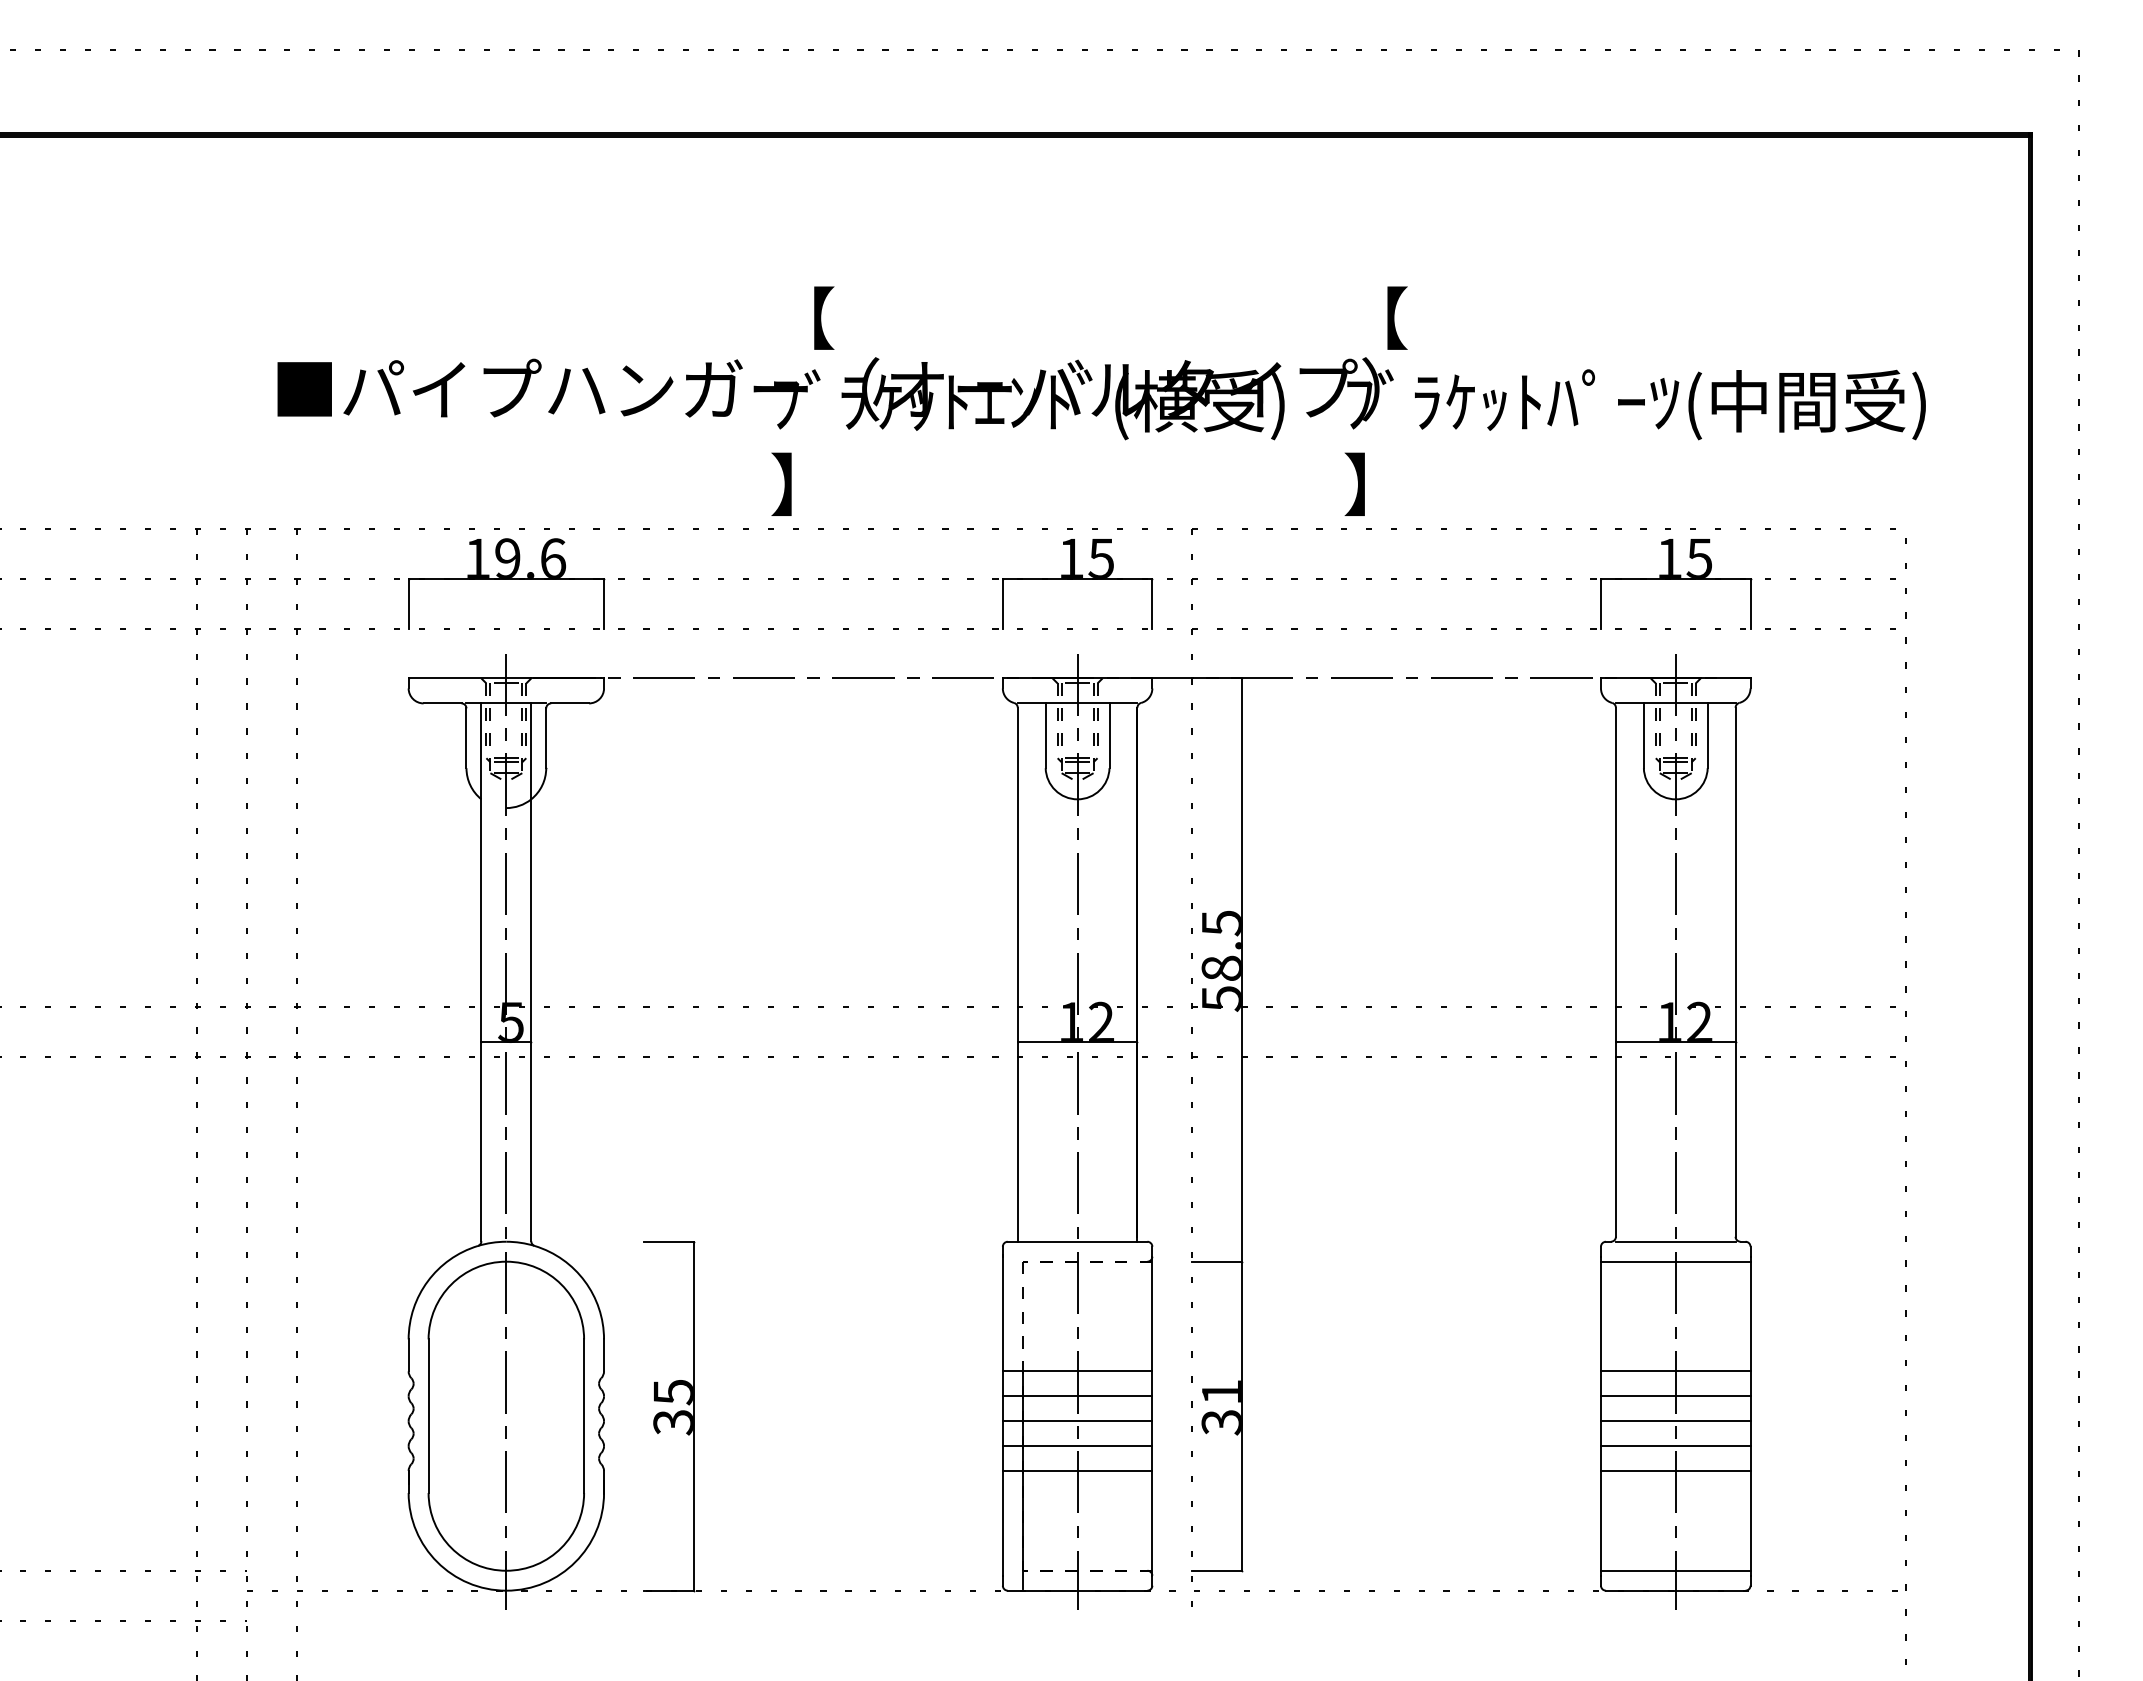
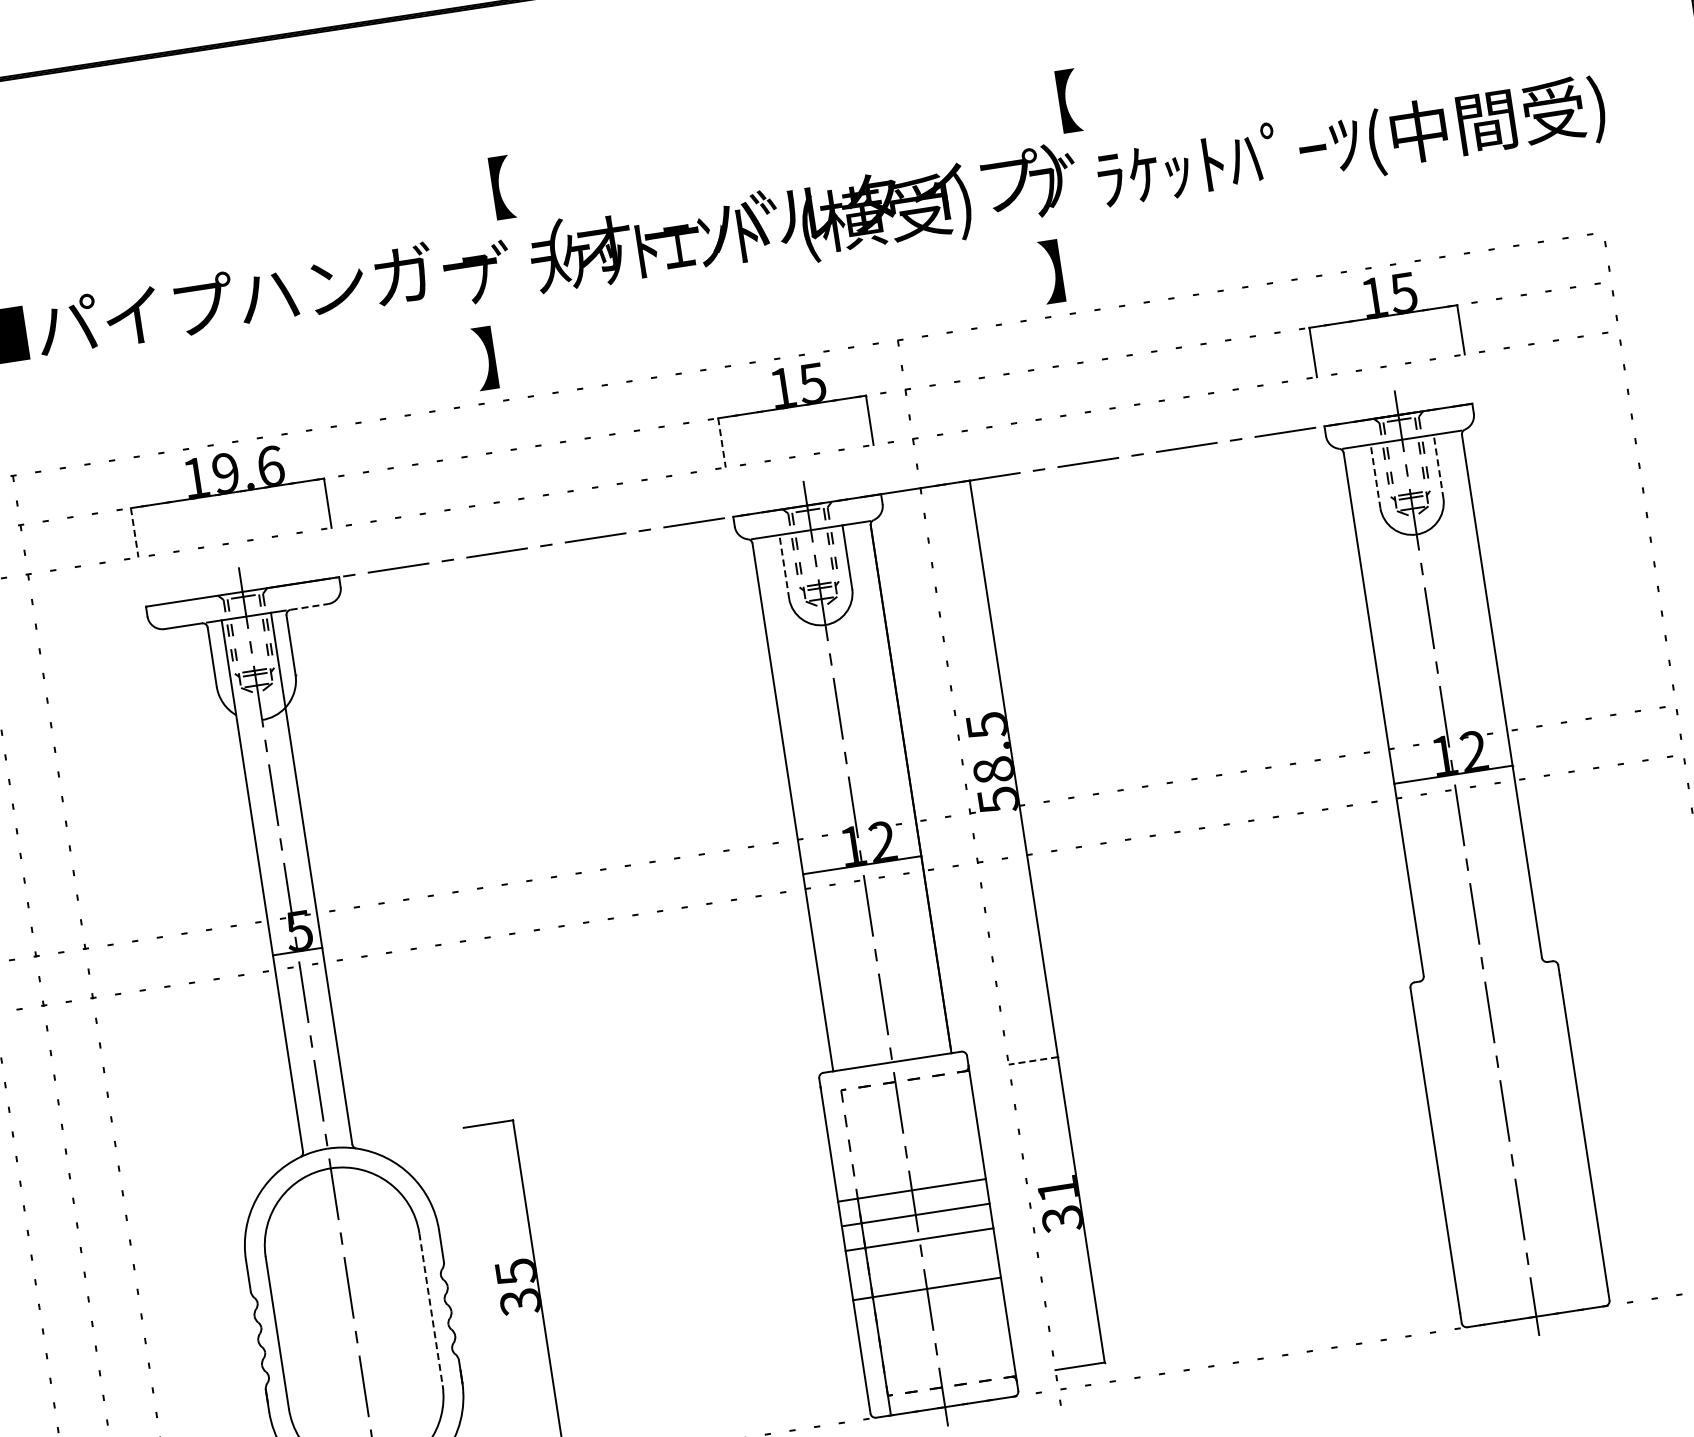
line: (408, 603) -> (134, 532), solid -> dashed
line: (1002, 603) -> (721, 442), solid -> dashed
line: (570, 703) -> (309, 606), solid -> dashed
line: (1045, 735) -> (784, 566), solid -> dashed
line: (1643, 735) -> (1375, 476), solid -> dashed
line: (1707, 735) -> (1438, 466), solid -> dashed
line: (1675, 1241) -> (1483, 971), removed
line: (1217, 1261) -> (1033, 1060), solid -> dashed
line: (1675, 1261) -> (1486, 991), removed
line: (1675, 1371) -> (1502, 1100), removed
line: (1675, 1396) -> (1506, 1124), removed
line: (584, 1416) -> (431, 1309), solid -> dashed
line: (1675, 1421) -> (1510, 1149), removed
line: (1077, 1446) -> (923, 1264), removed
line: (1675, 1446) -> (1514, 1174), removed
line: (1675, 1471) -> (1518, 1198), removed
line: (1675, 1570) -> (1533, 1296), removed

